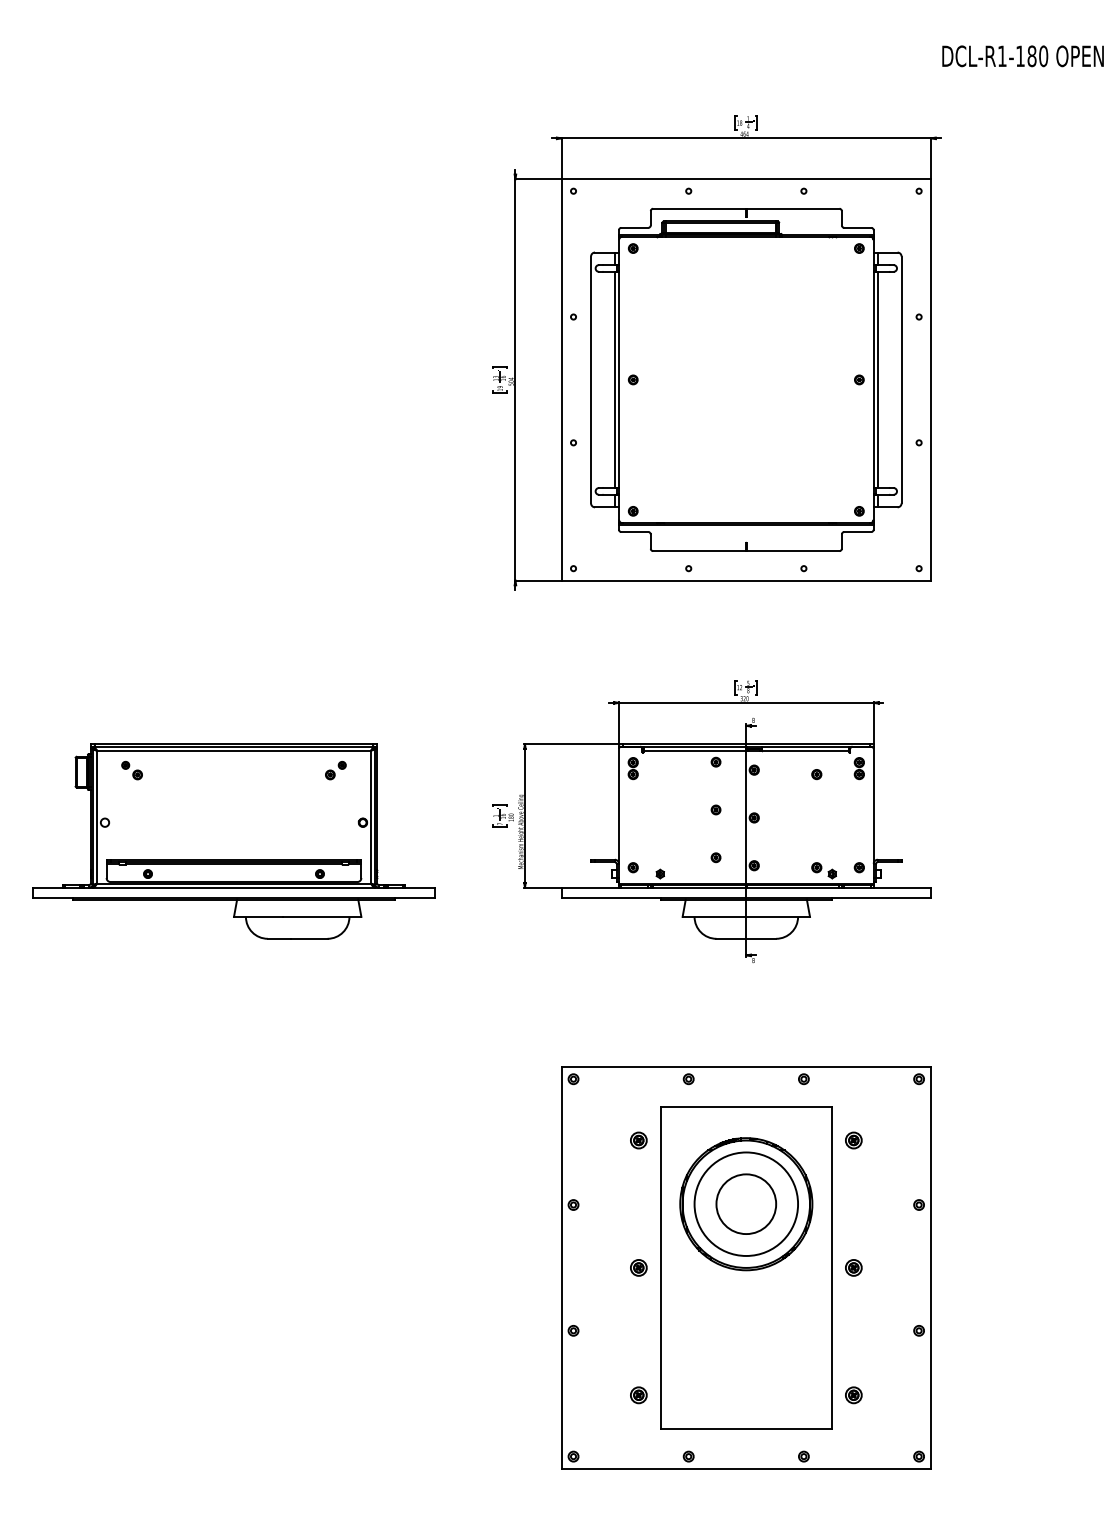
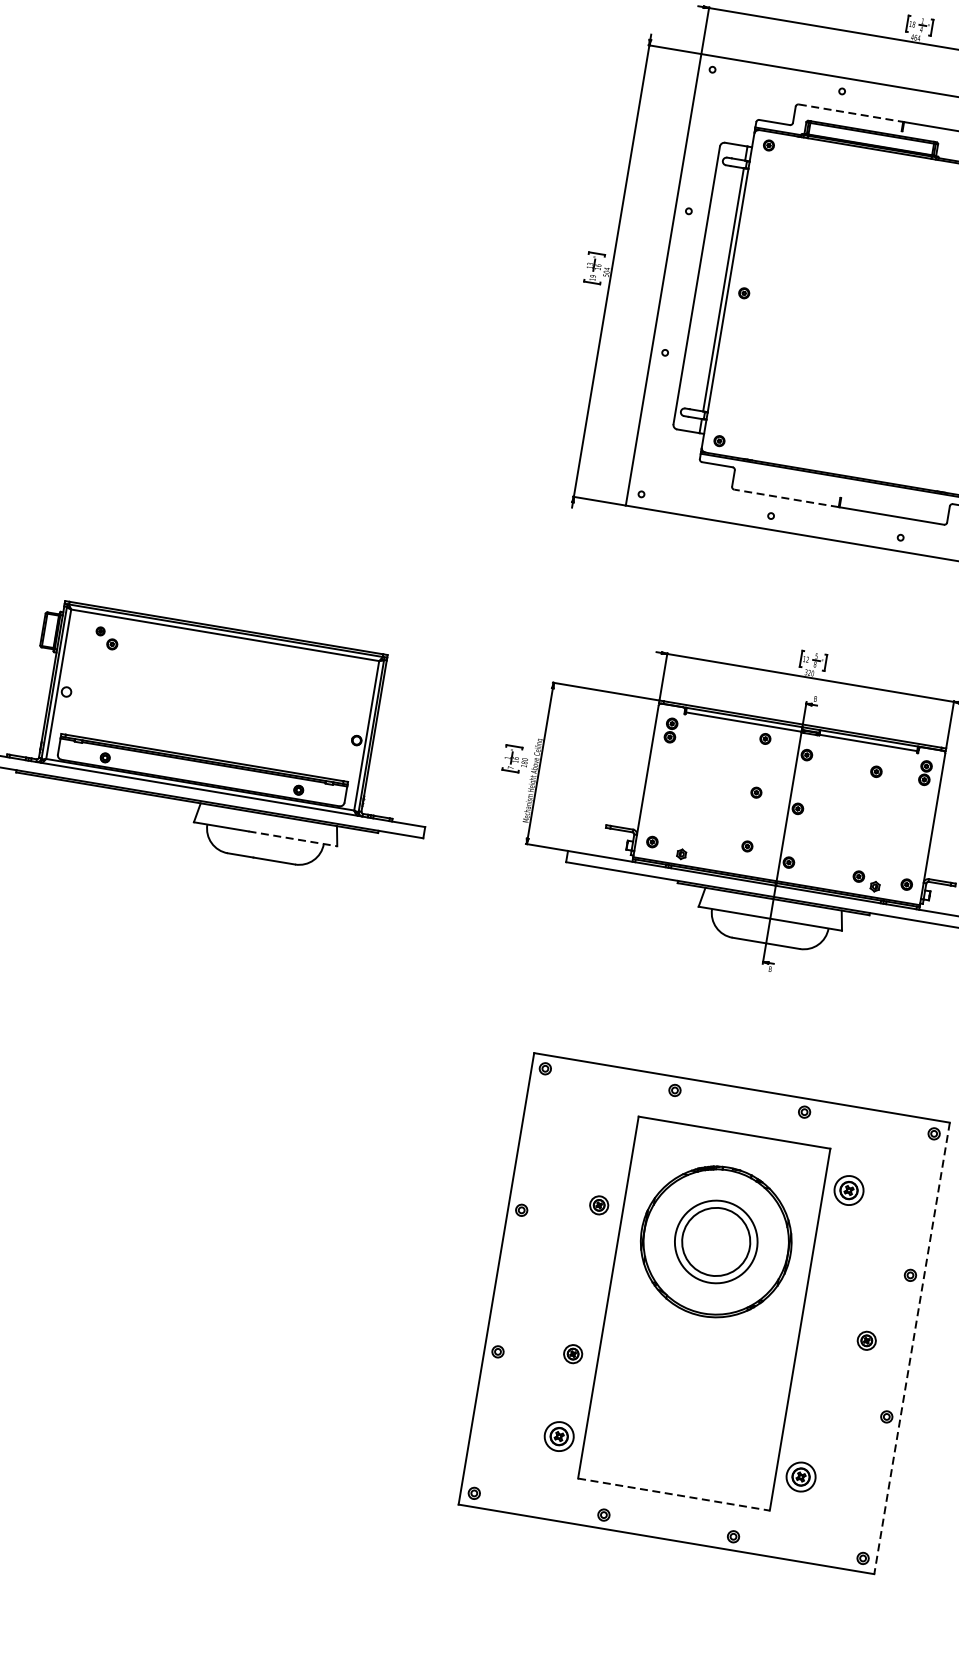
line: (700, 208) -> (852, 113), solid -> dashed
line: (699, 551) -> (786, 498), solid -> dashed
part: (335, 770) -> (335, 676), removed
line: (322, 916) -> (293, 838), solid -> dashed
part: (638, 1140) -> (598, 1205), moved
part: (853, 1140) -> (848, 1190), size x1.6
circle: (746, 1203) -> (716, 1241), size x0.7
part: (638, 1267) -> (572, 1353), moved
part: (853, 1267) -> (866, 1340), moved
line: (931, 1267) -> (912, 1348), solid -> dashed
part: (638, 1395) -> (558, 1436), size x1.6
part: (853, 1395) -> (800, 1477), size x1.6
line: (746, 1428) -> (674, 1494), solid -> dashed

